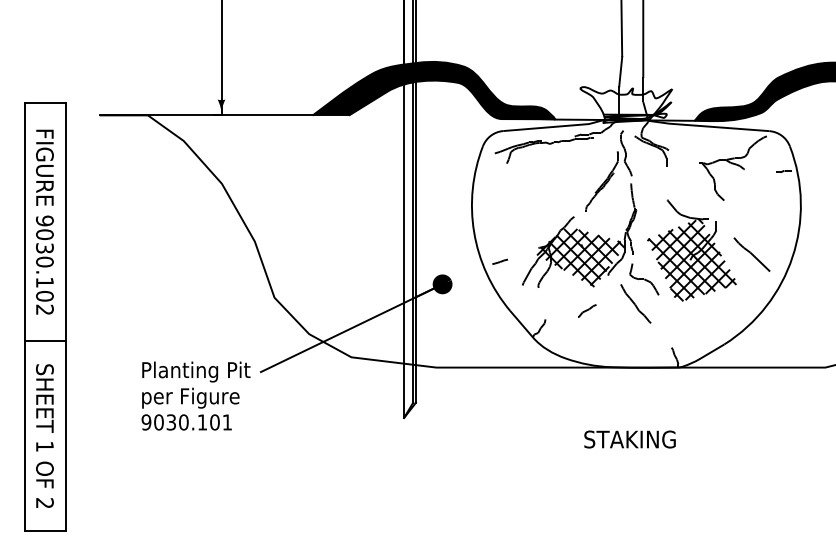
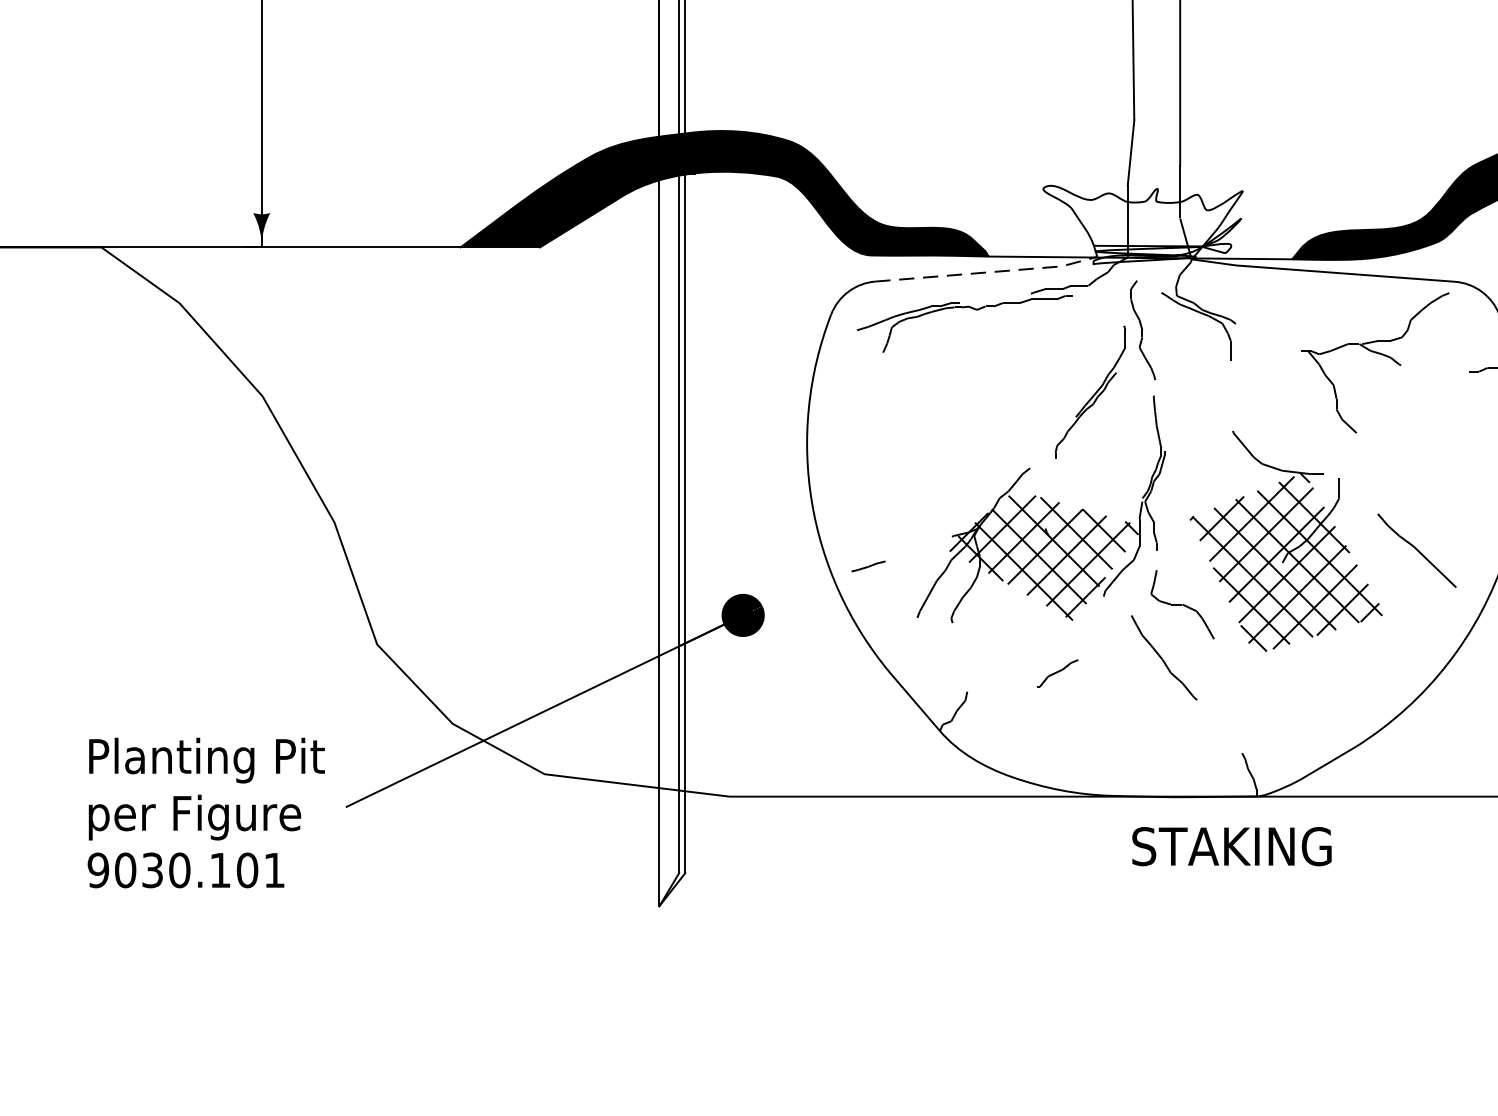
line: (555, 126) -> (989, 271), solid -> dashed
text: (195, 395) -> (205, 811), moved
text: (629, 439) -> (1230, 846), moved

